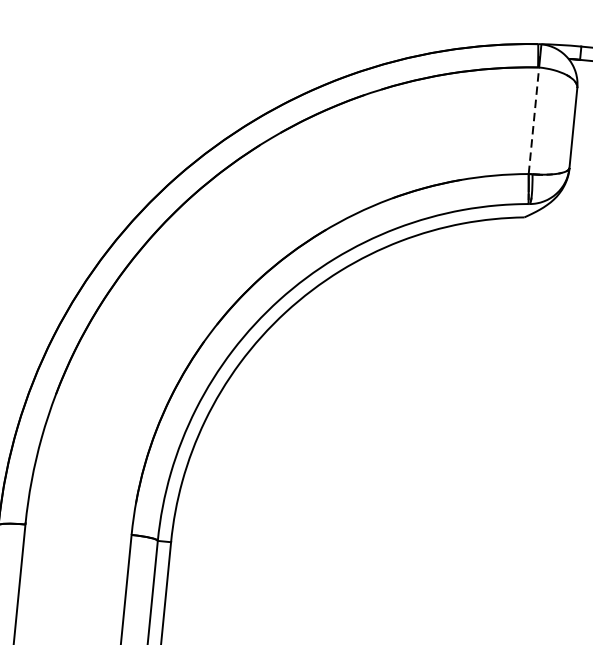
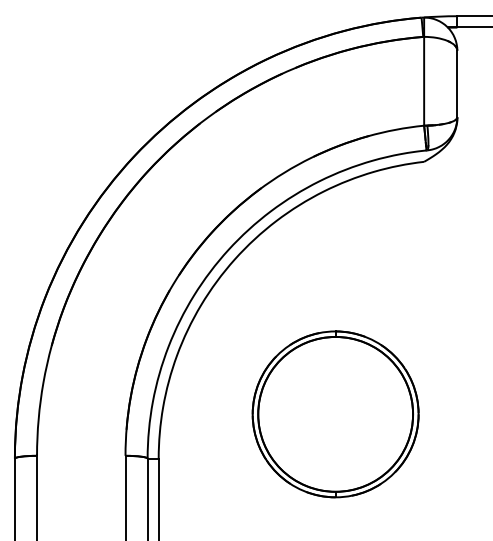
line: (534, 119) -> (424, 80), dashed -> solid
part: (388, 510) -> (335, 414), added

